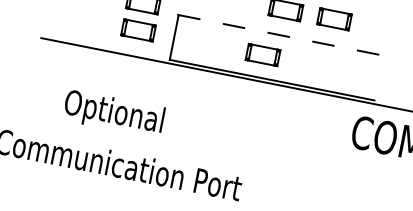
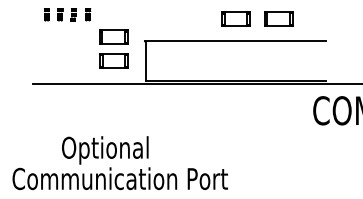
line: (280, 35) -> (235, 41), dashed -> solid
part: (262, 54) -> (223, 60), removed
text: (114, 114) -> (105, 150), moved

